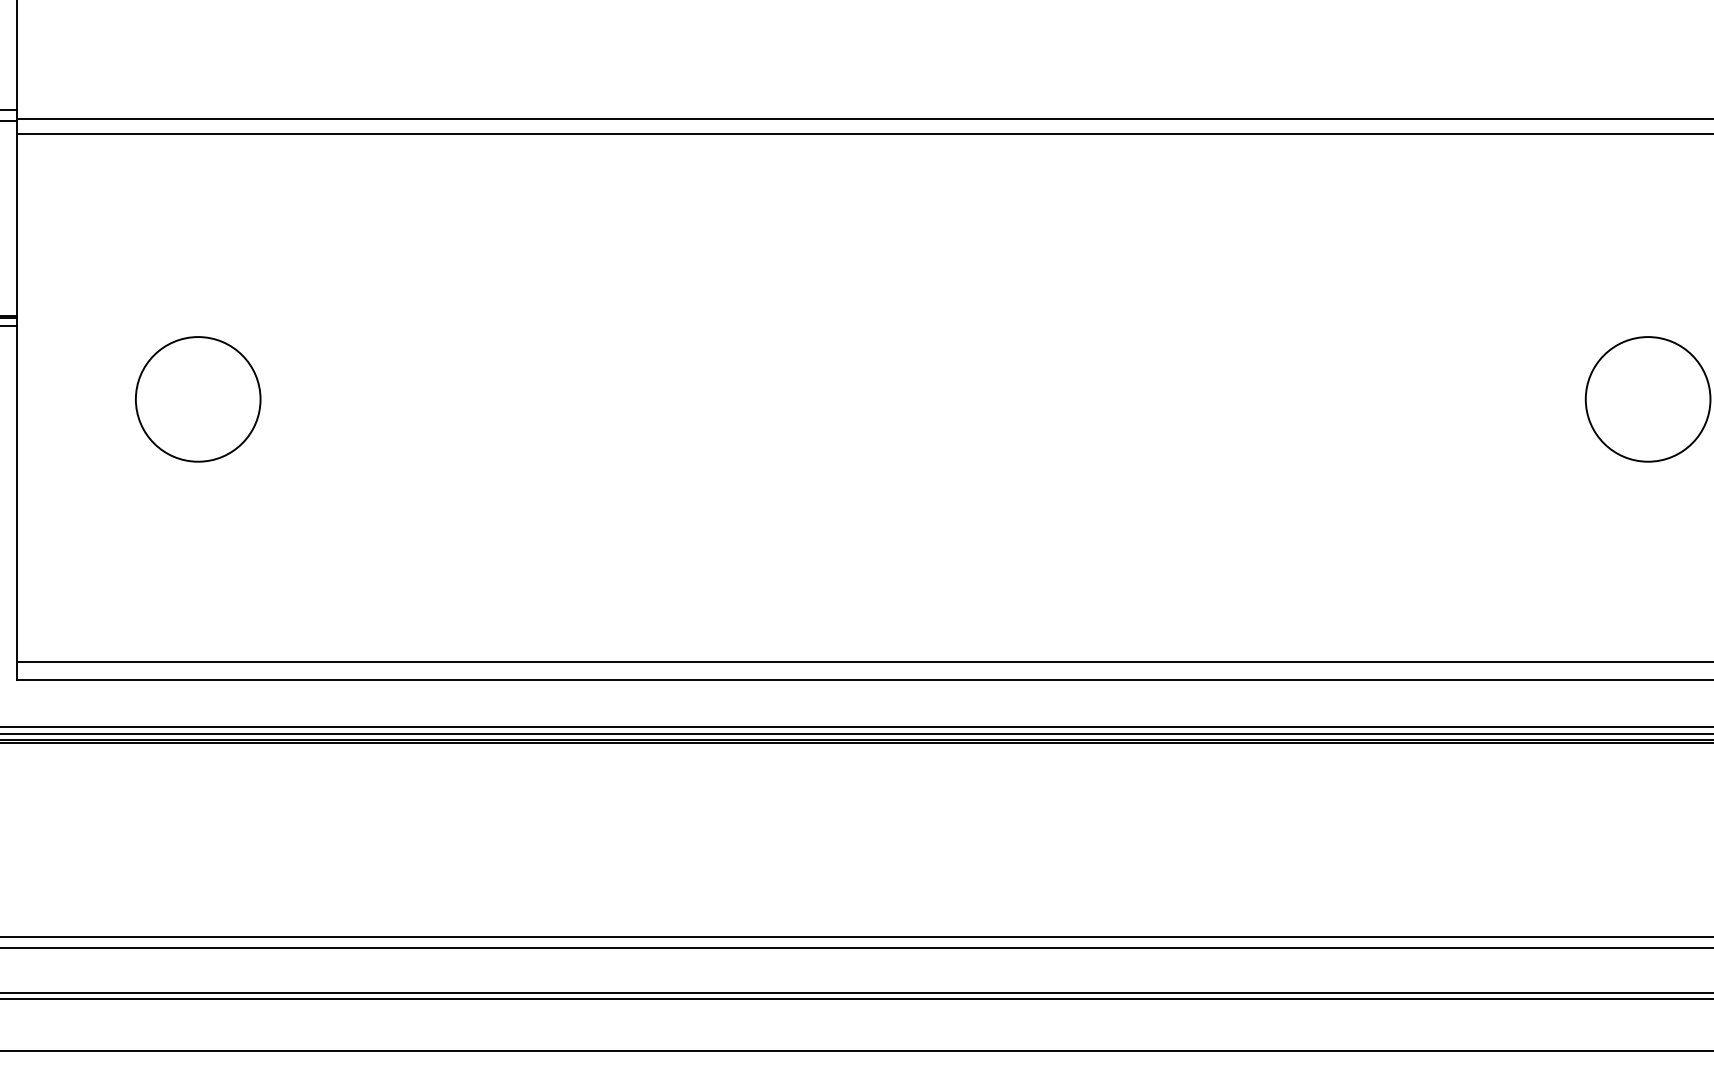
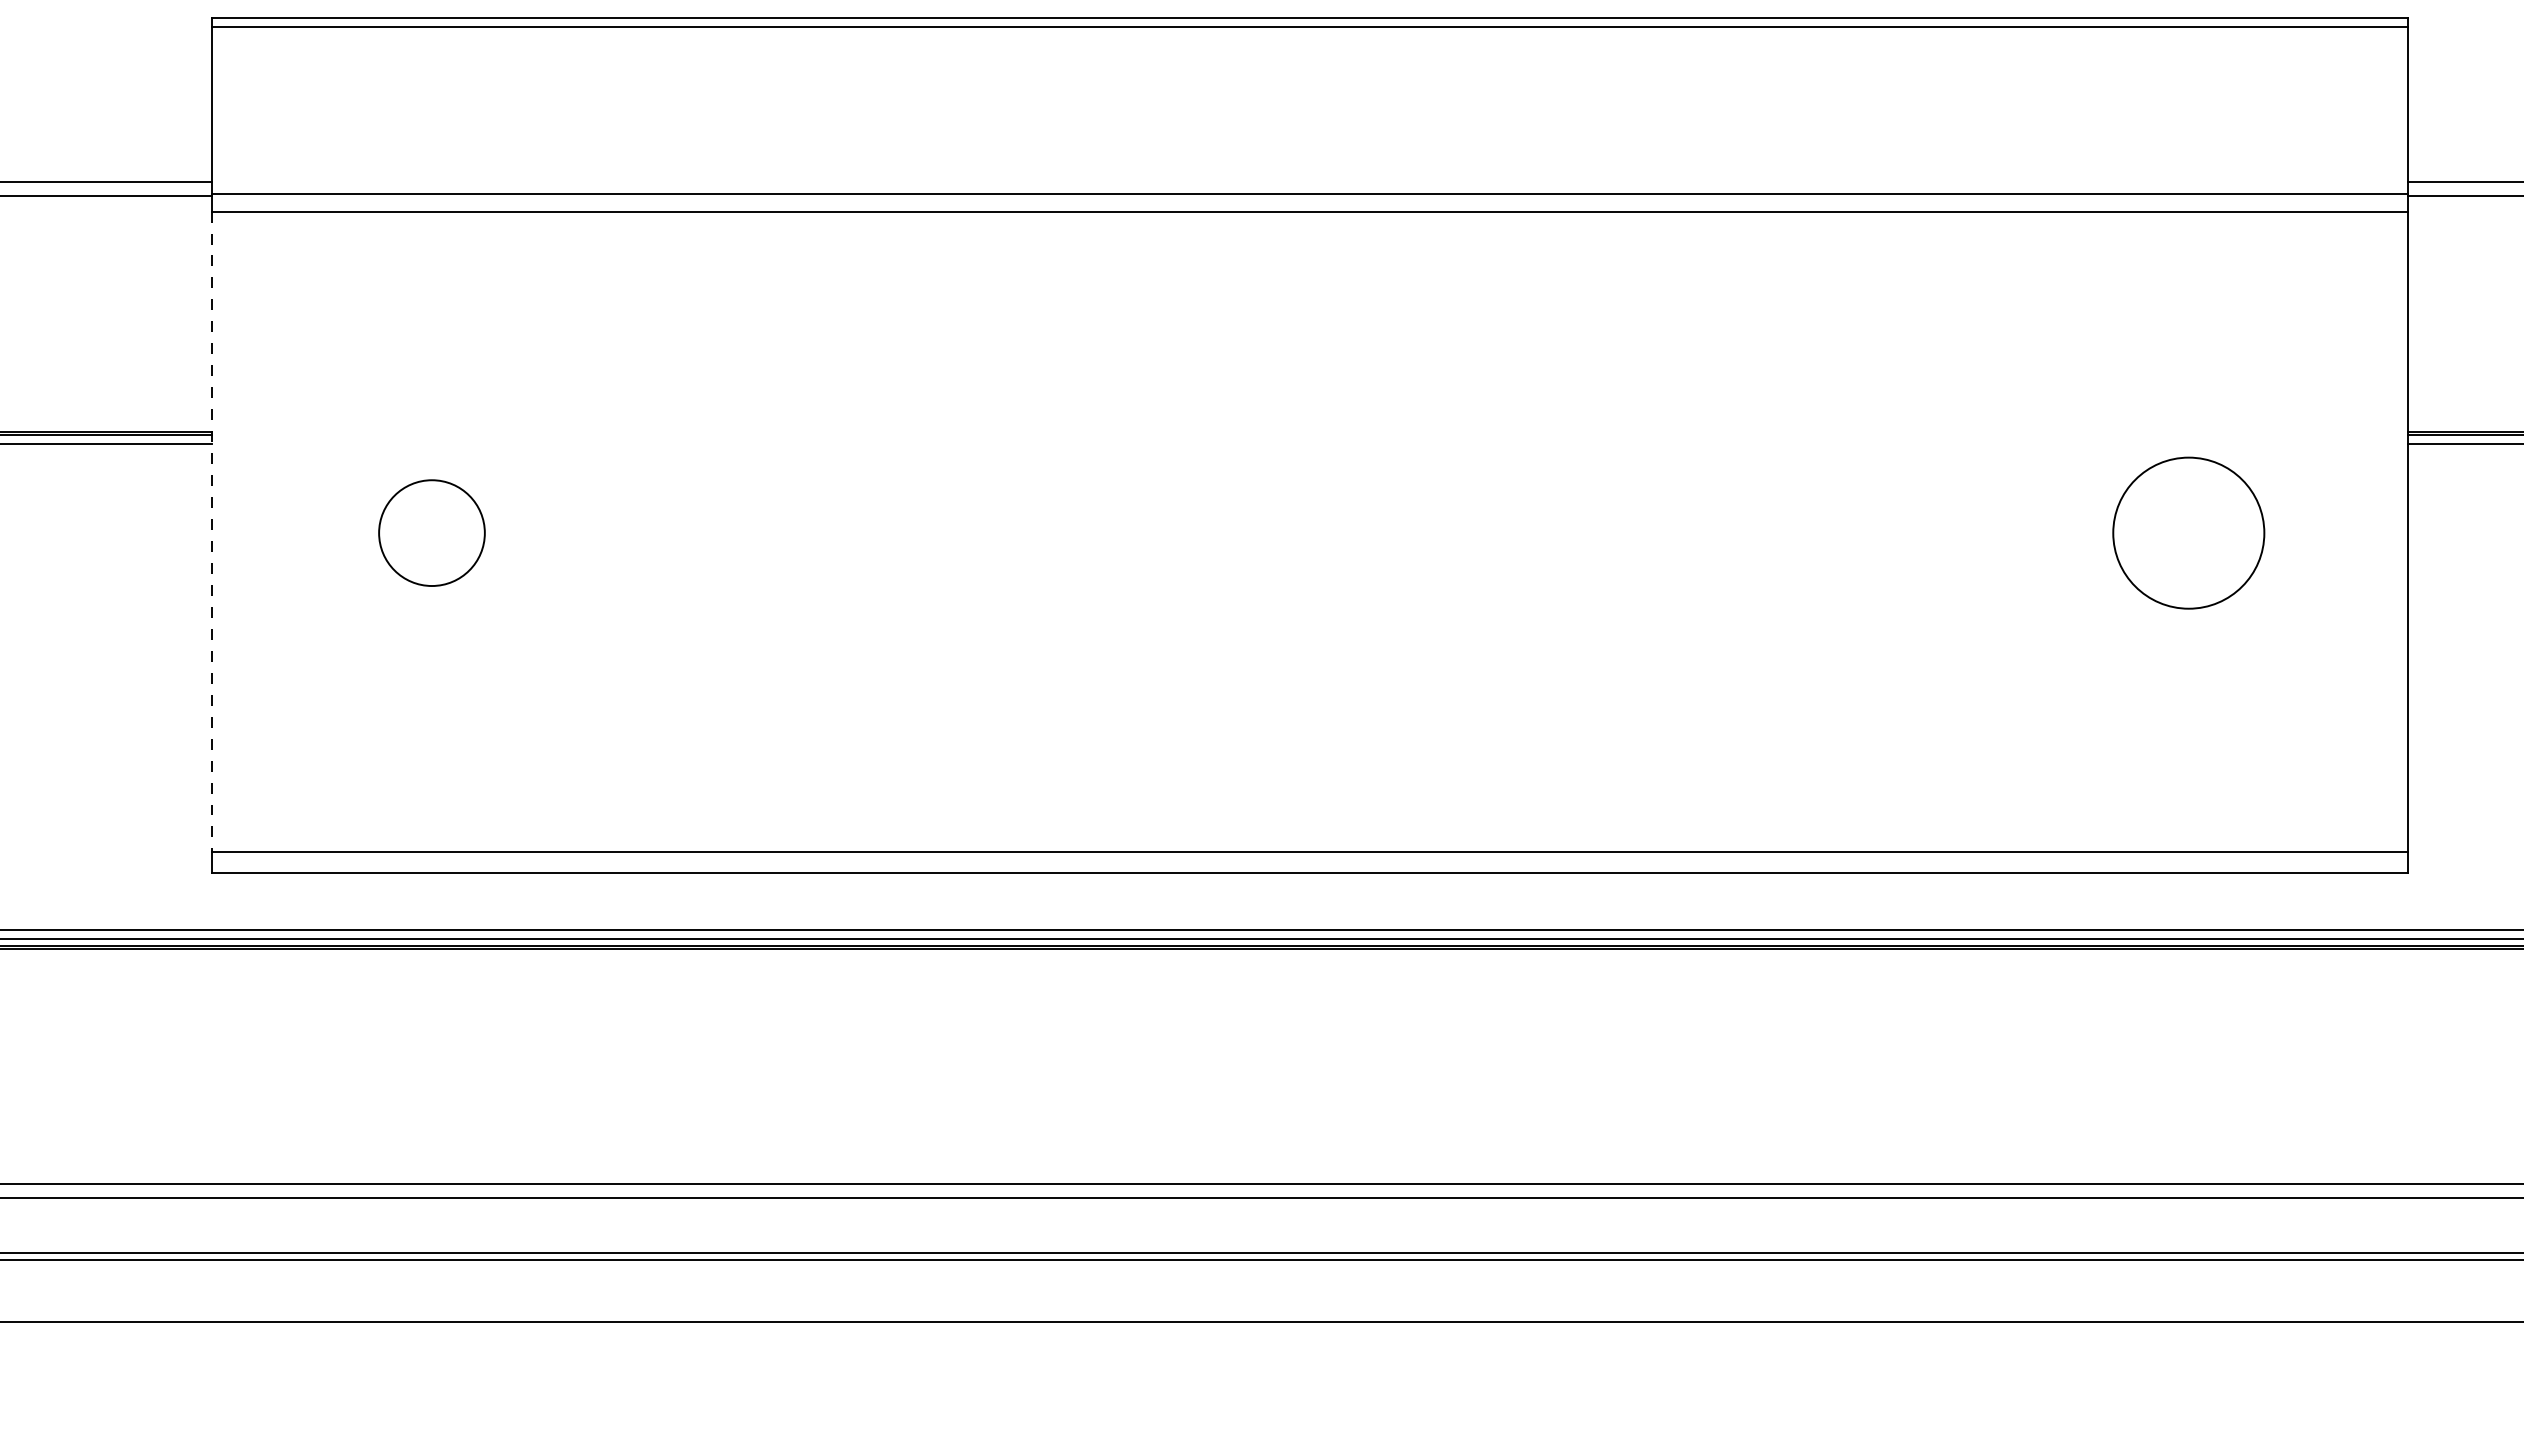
line: (17, 398) -> (212, 532), solid -> dashed
circle: (197, 398) -> (431, 532), size x0.7

